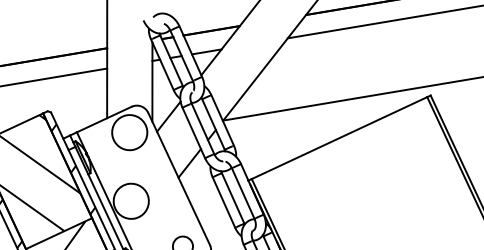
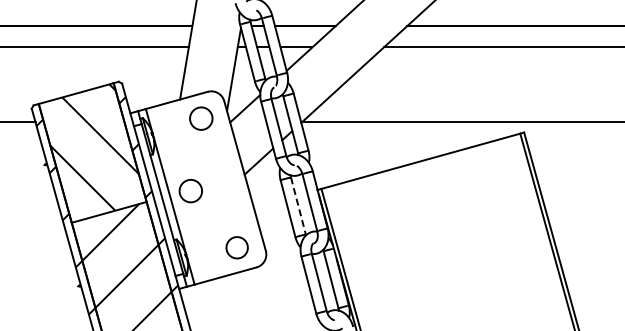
circle: (129, 132) -> (201, 118), size x0.6
line: (233, 198) -> (298, 206), solid -> dashed
circle: (130, 200) -> (190, 190), size x0.6

